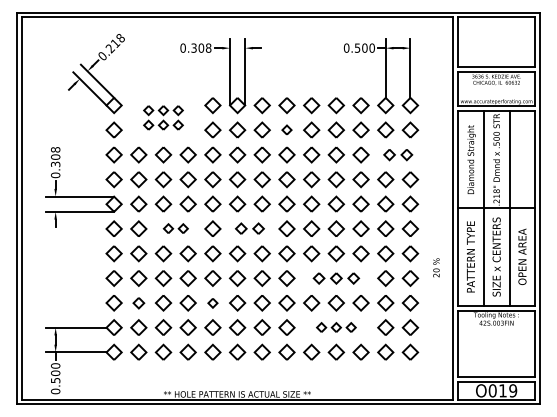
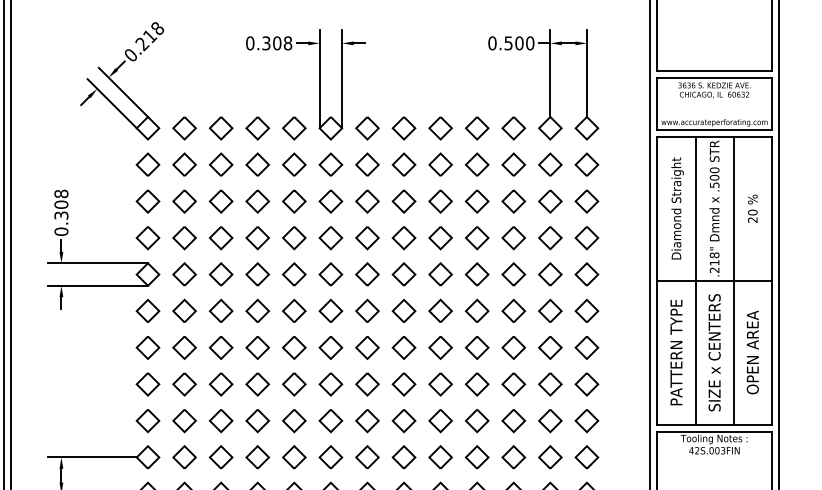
part: (163, 117) -> (221, 146), size x1.67
part: (286, 129) -> (403, 163), size x1.67
part: (398, 154) -> (569, 200), size x1.43
part: (175, 228) -> (238, 310), size x1.67
part: (249, 228) -> (348, 310), size x1.43
text: (436, 267) -> (752, 208), moved
part: (336, 278) -> (477, 384), size x1.43
part: (138, 303) -> (184, 421), size x1.43
part: (212, 303) -> (293, 421), size x1.67
part: (336, 327) -> (477, 457), size x1.67

